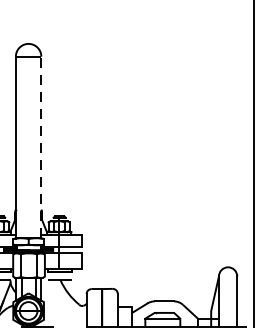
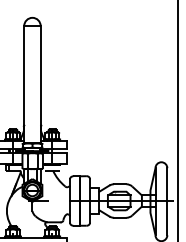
line: (41, 147) -> (40, 84), dashed -> solid

